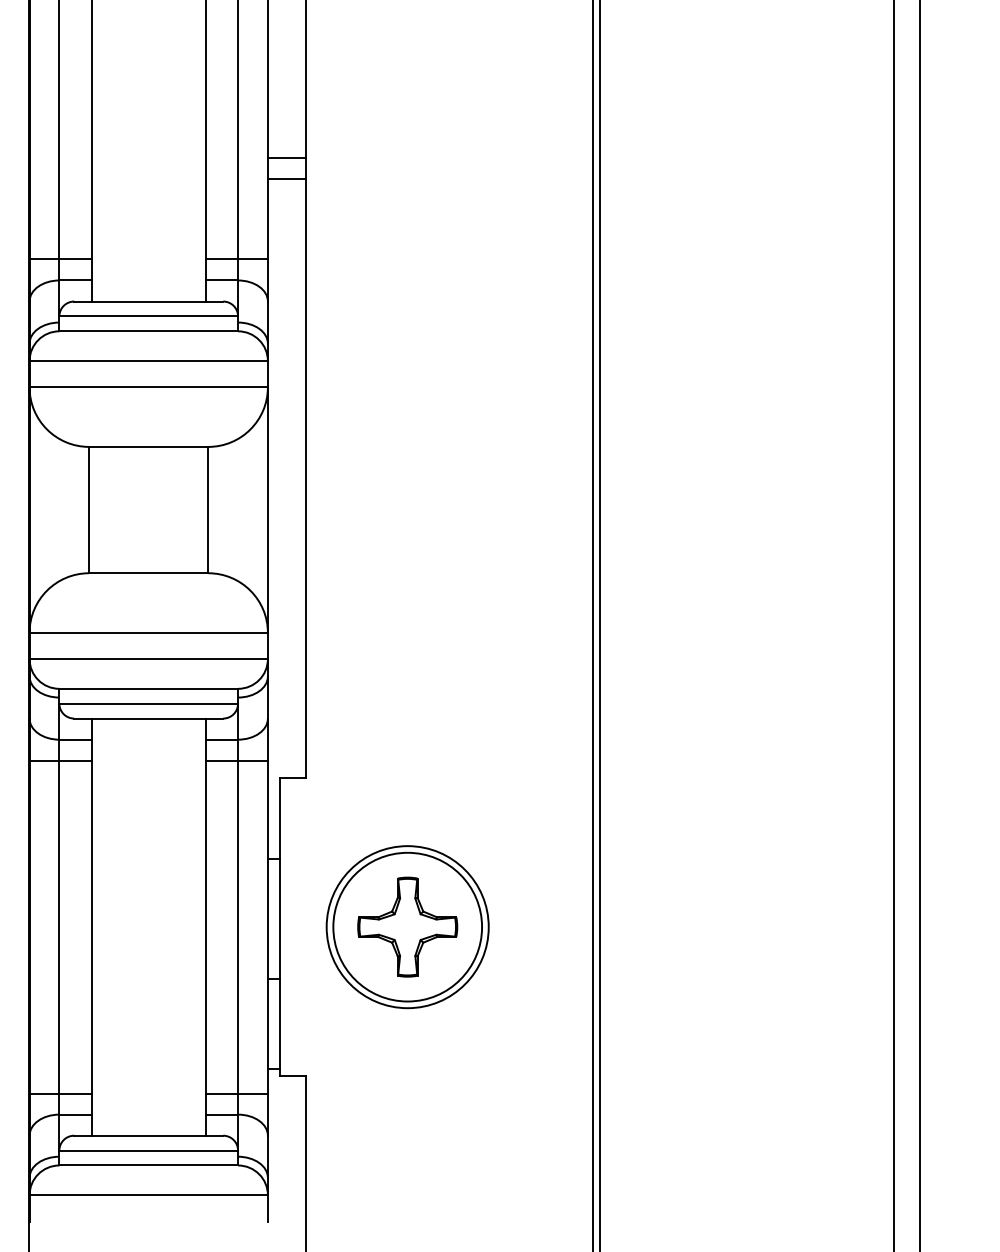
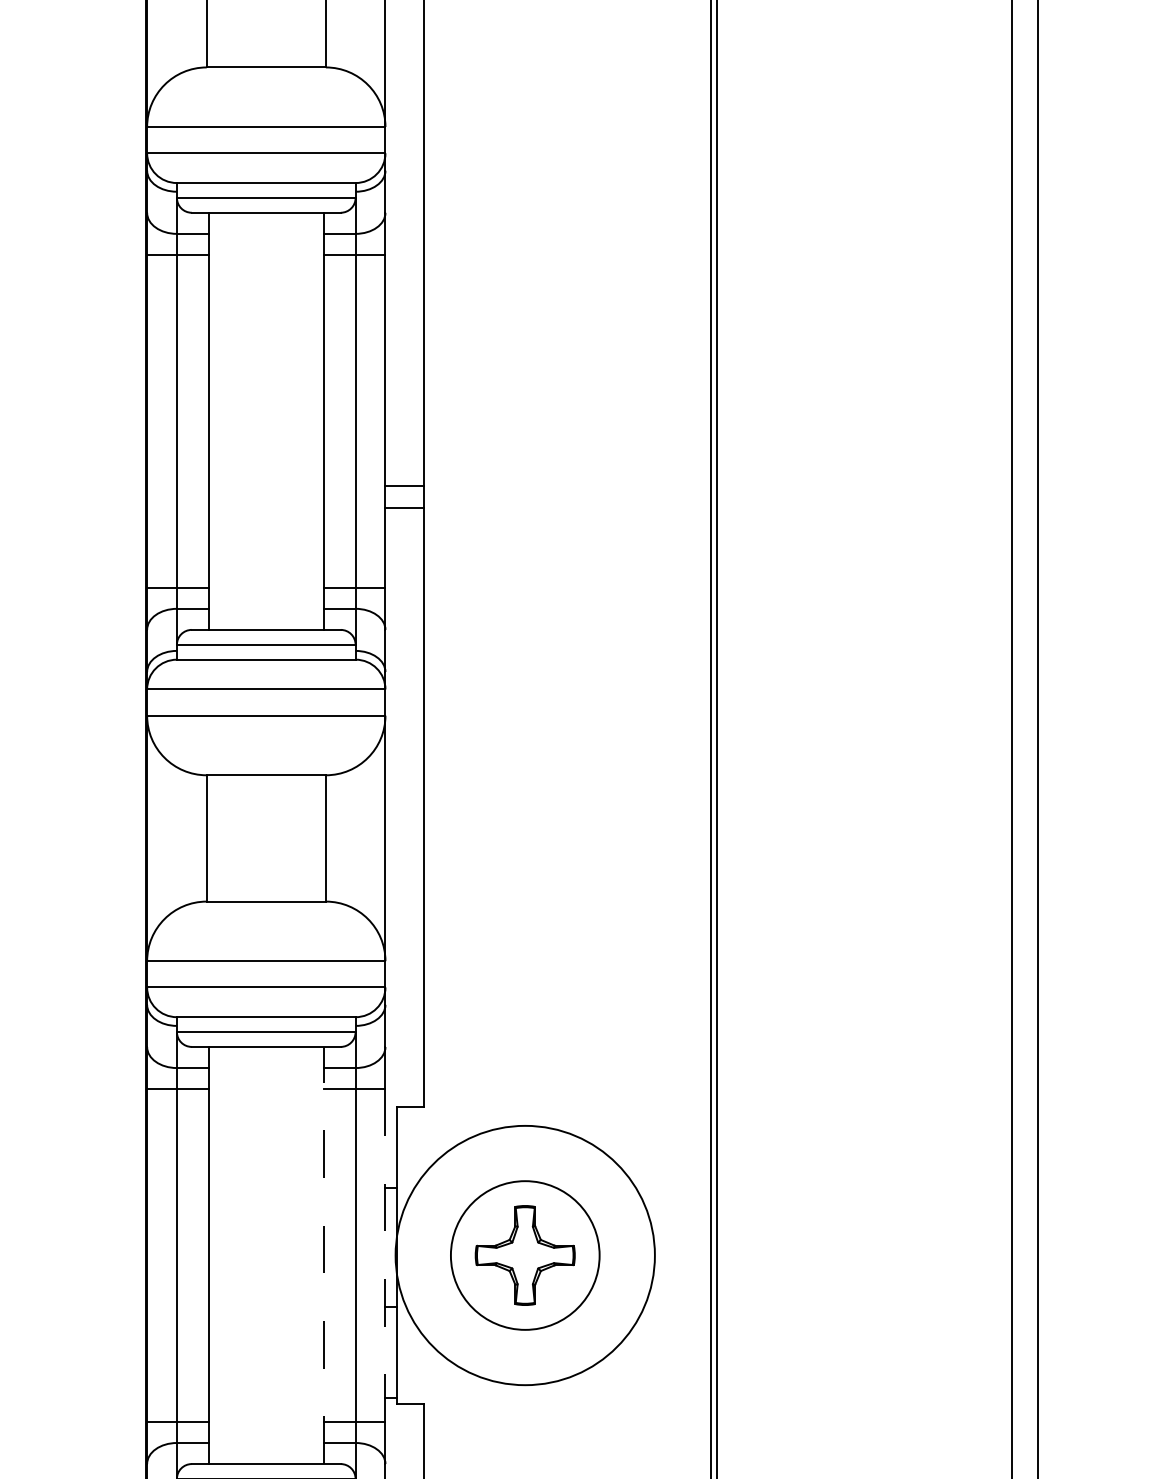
line: (205, 927) -> (323, 1255), solid -> dashed
line: (267, 927) -> (385, 1255), solid -> dashed
circle: (407, 927) -> (525, 1255), size x1.6

